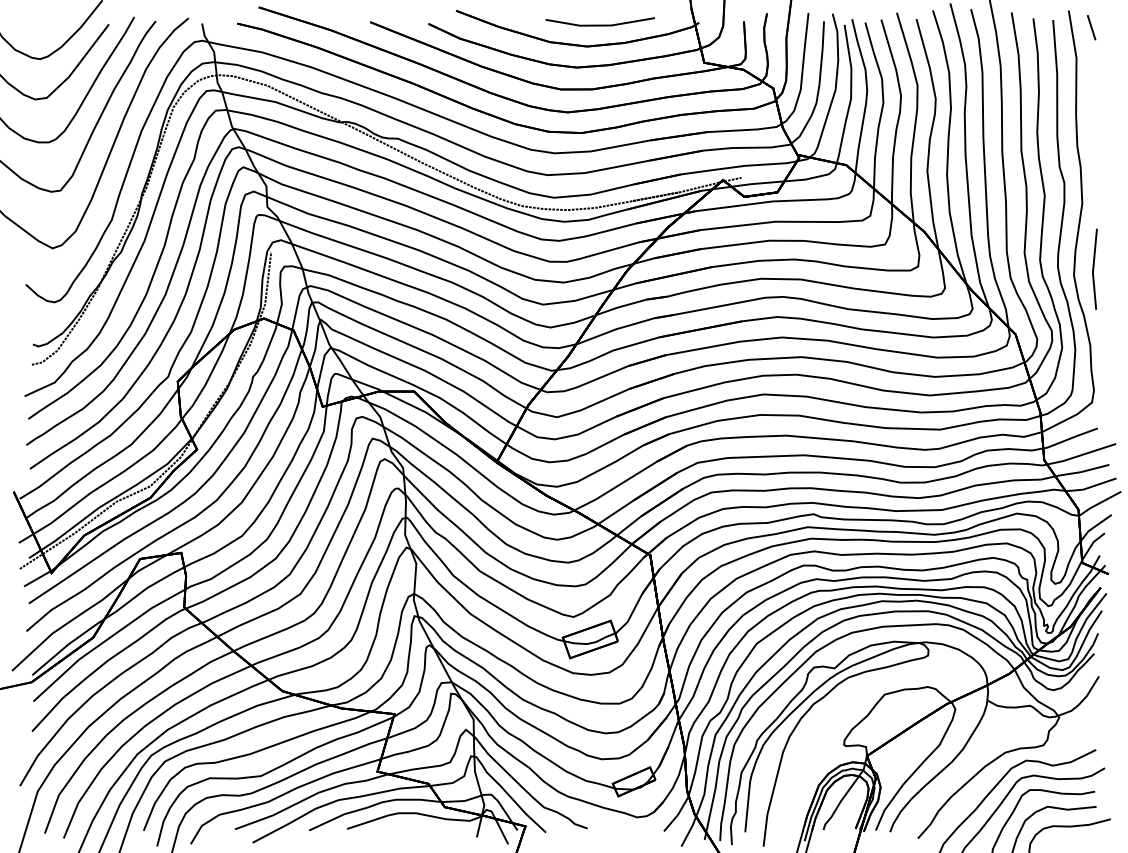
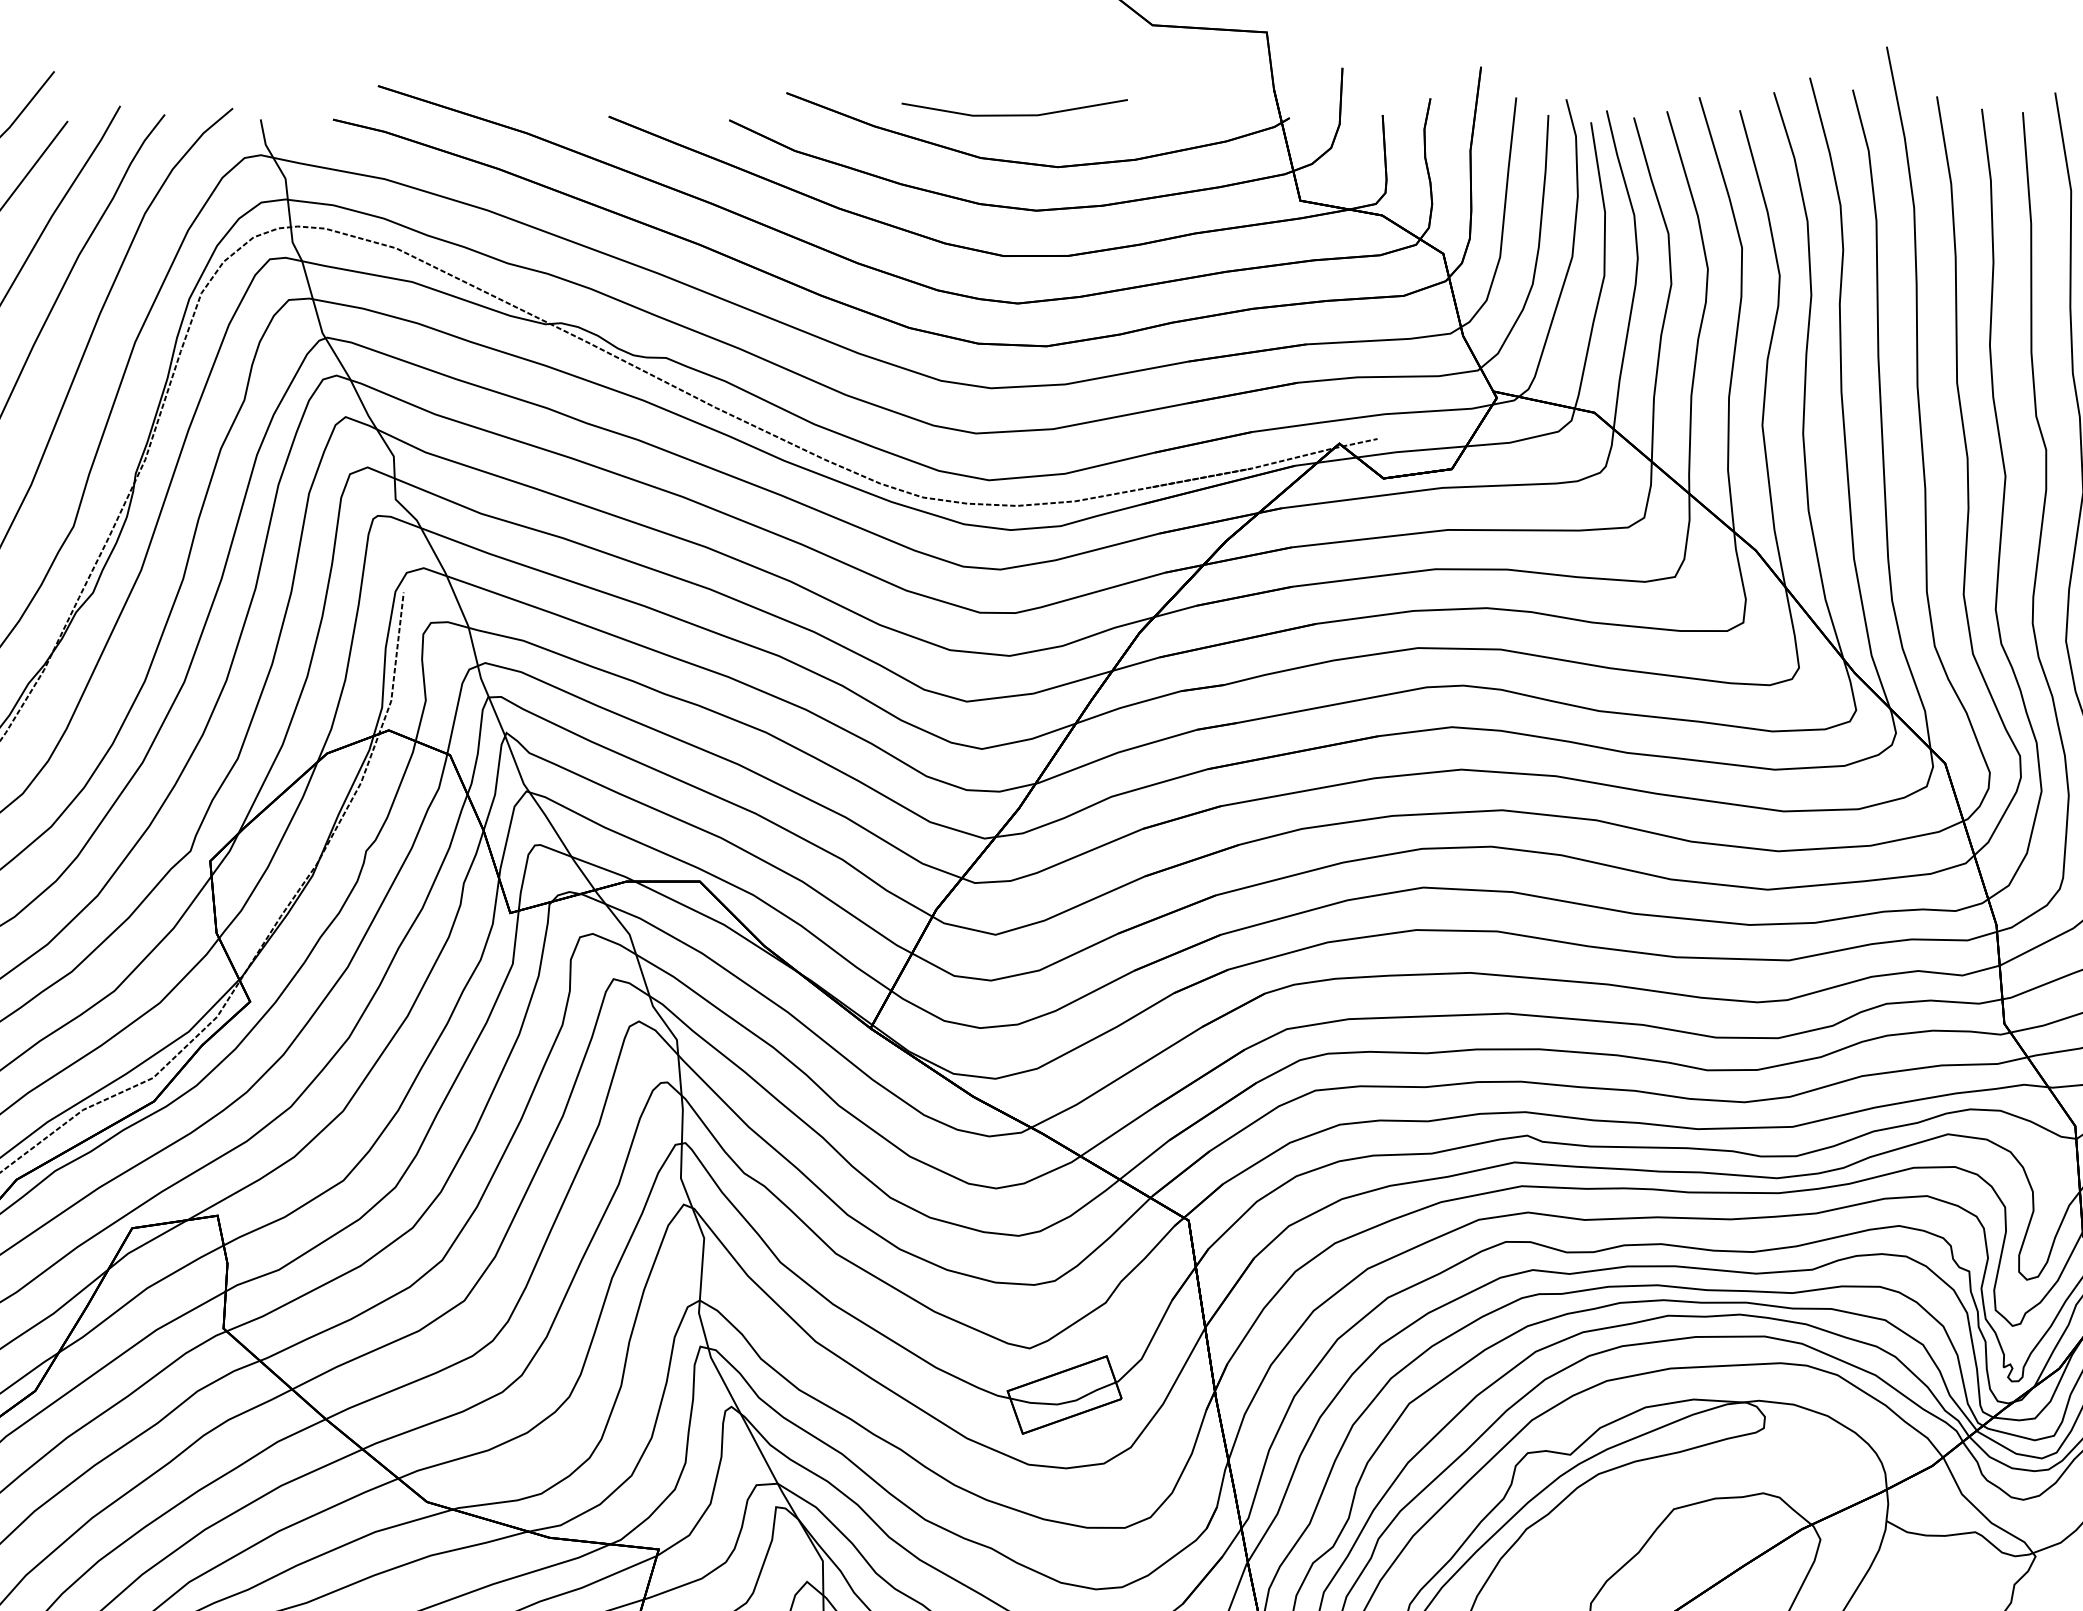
part: (599, 21) -> (1013, 107), moved

